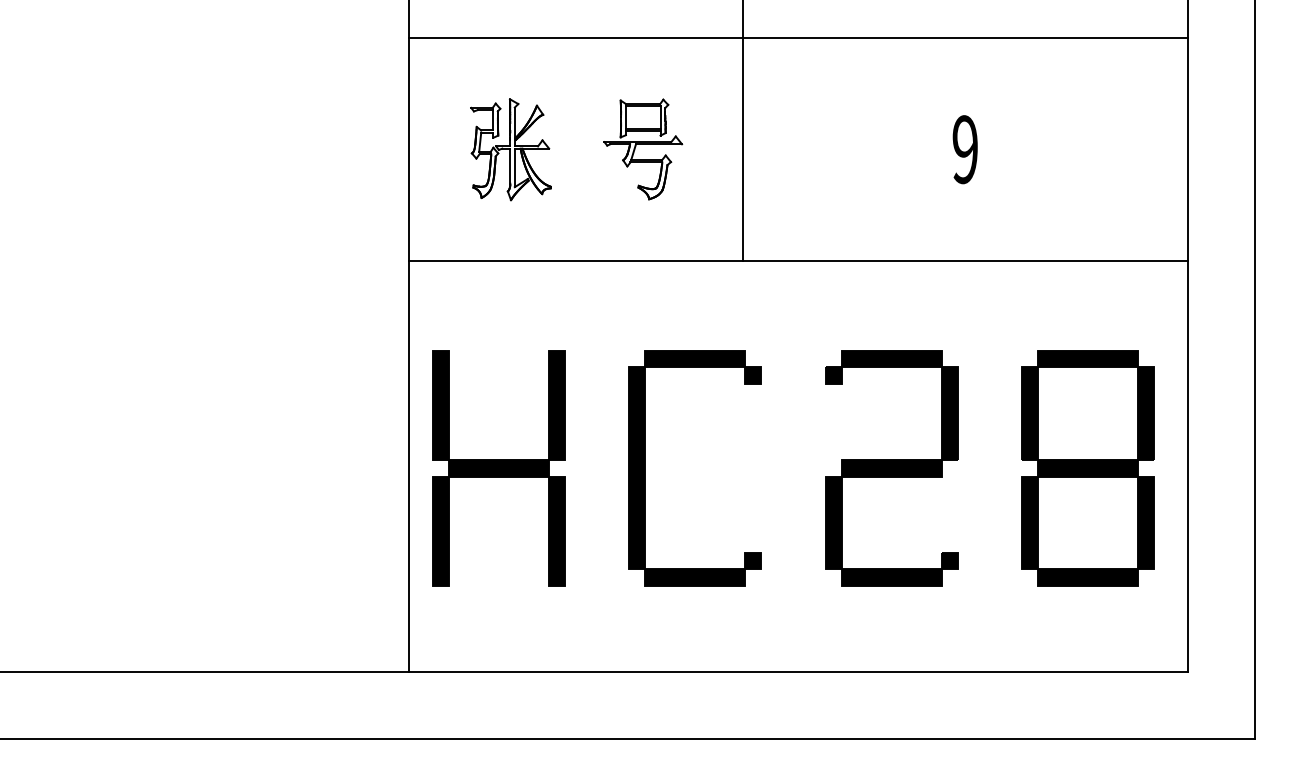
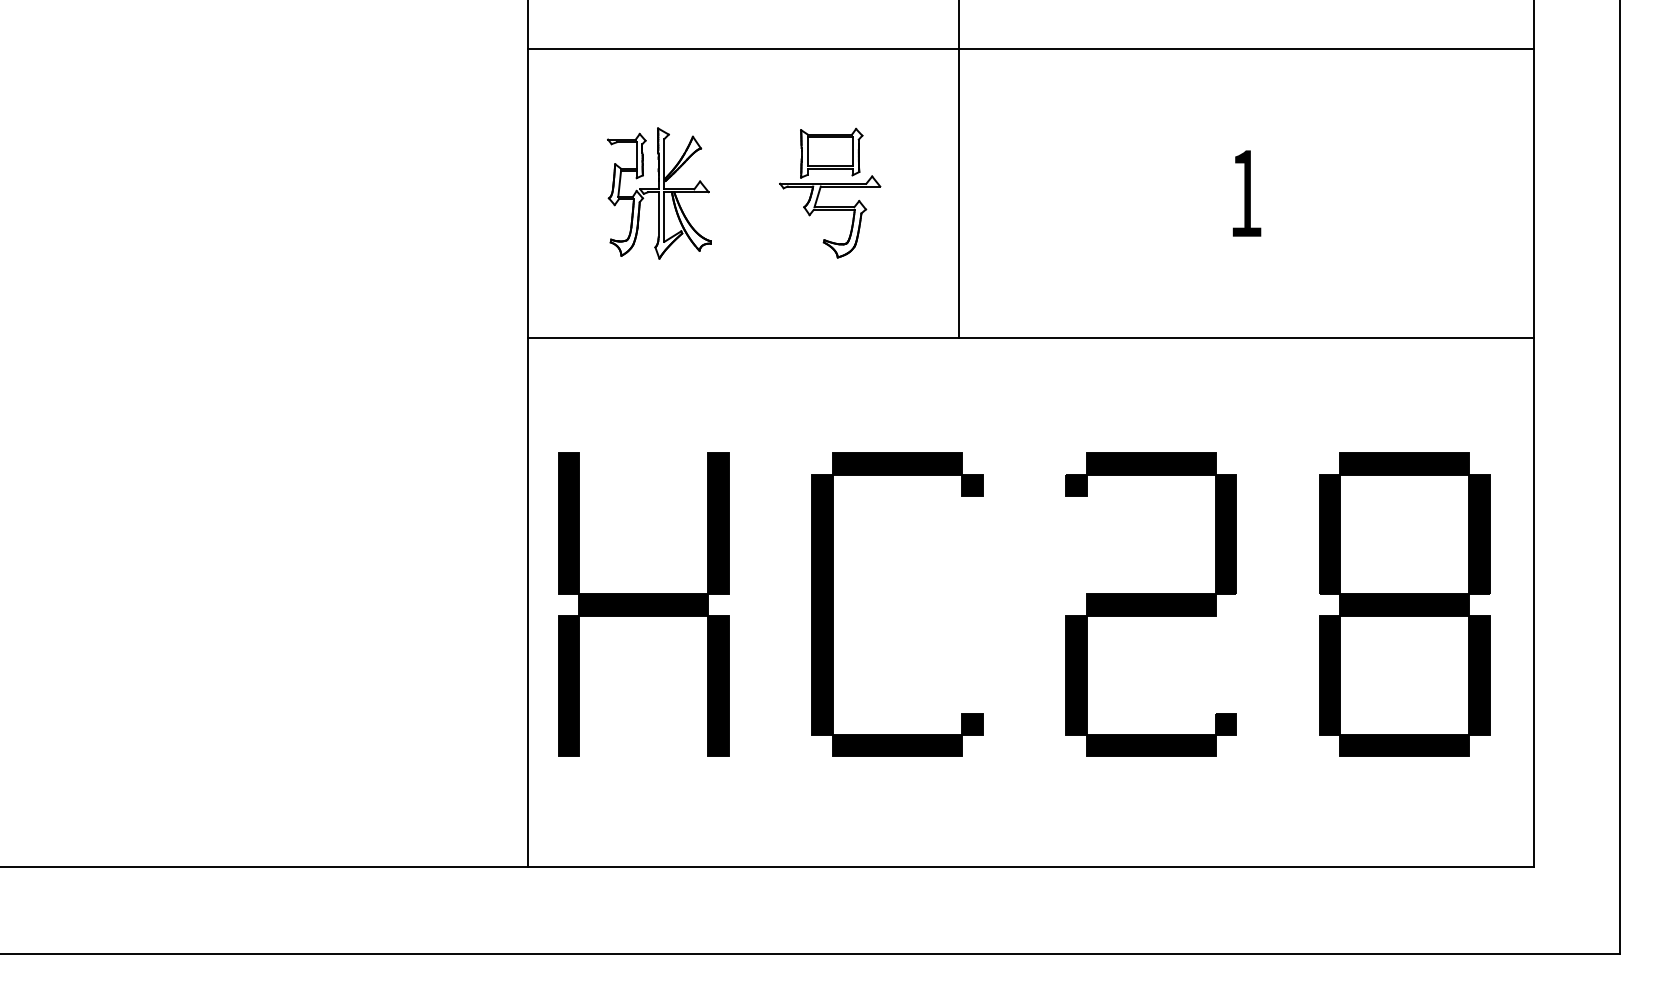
text: (964, 149) -> (1245, 193), 9 -> 1

